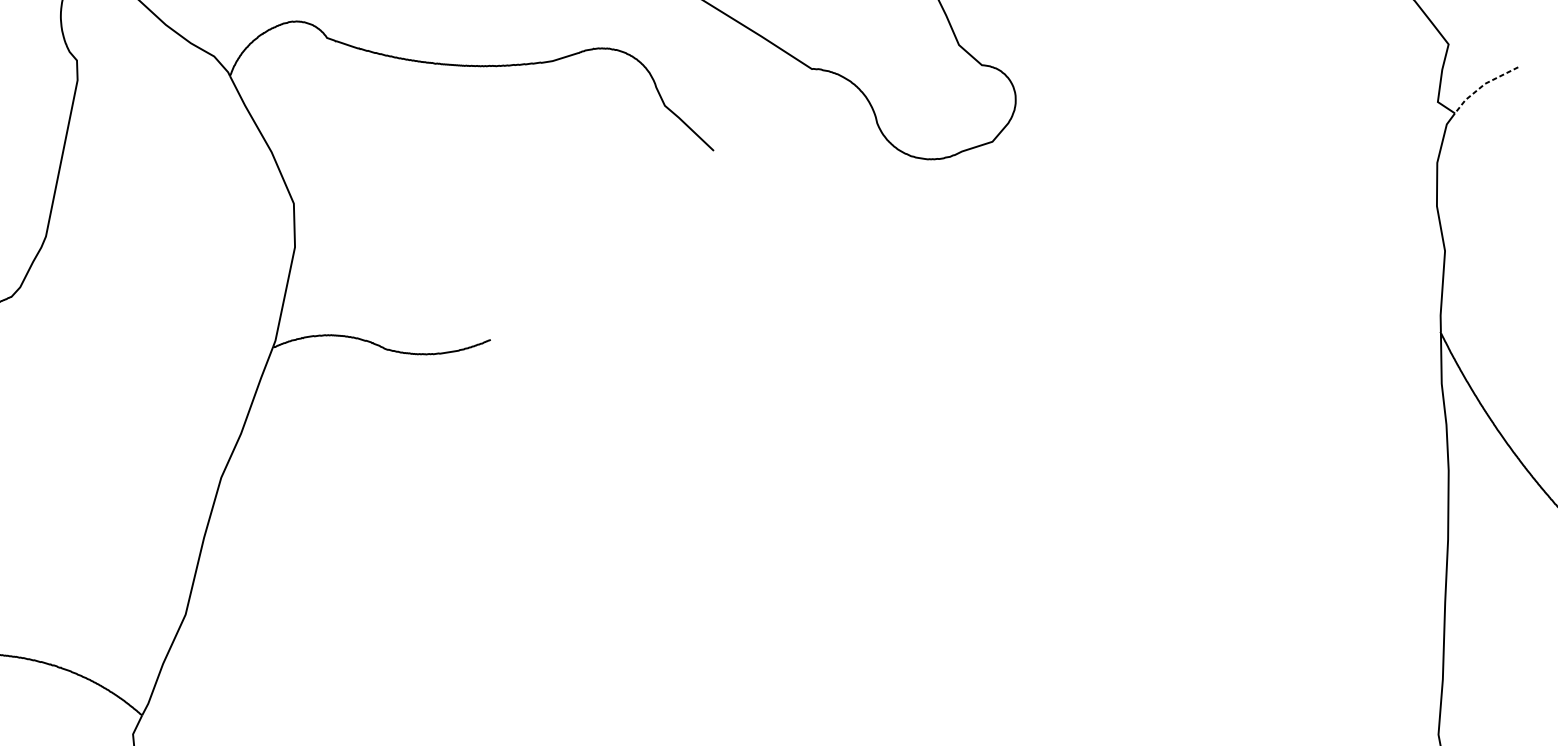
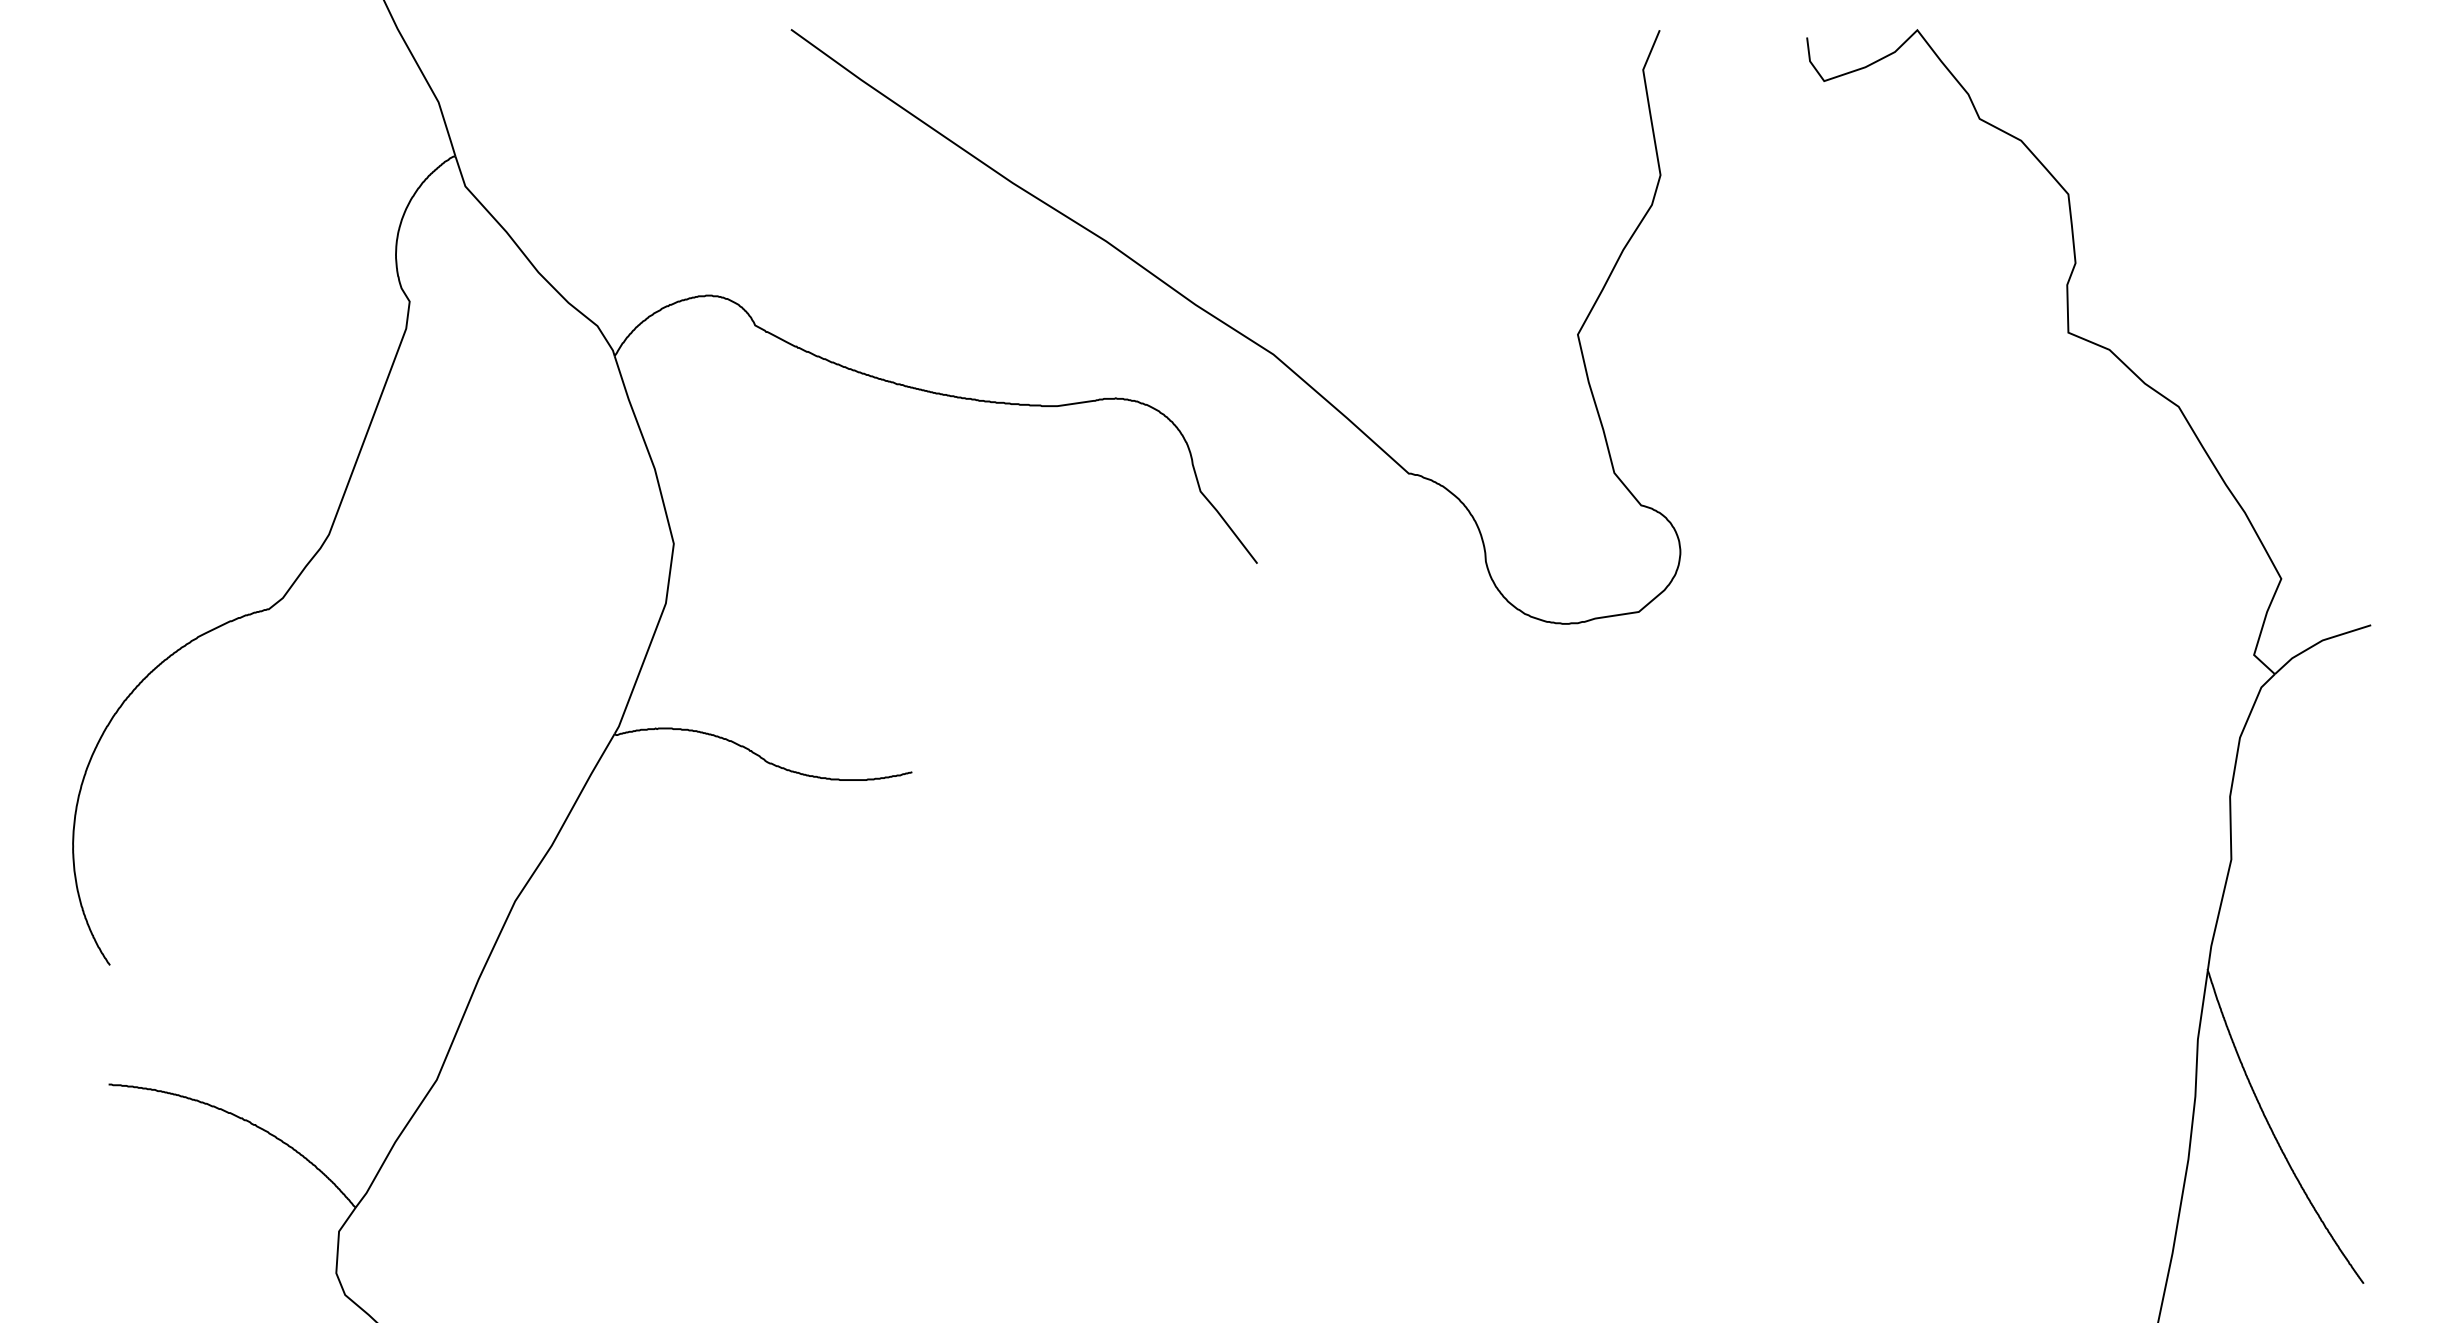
line: (1482, 85) -> (2318, 642), dashed -> solid

